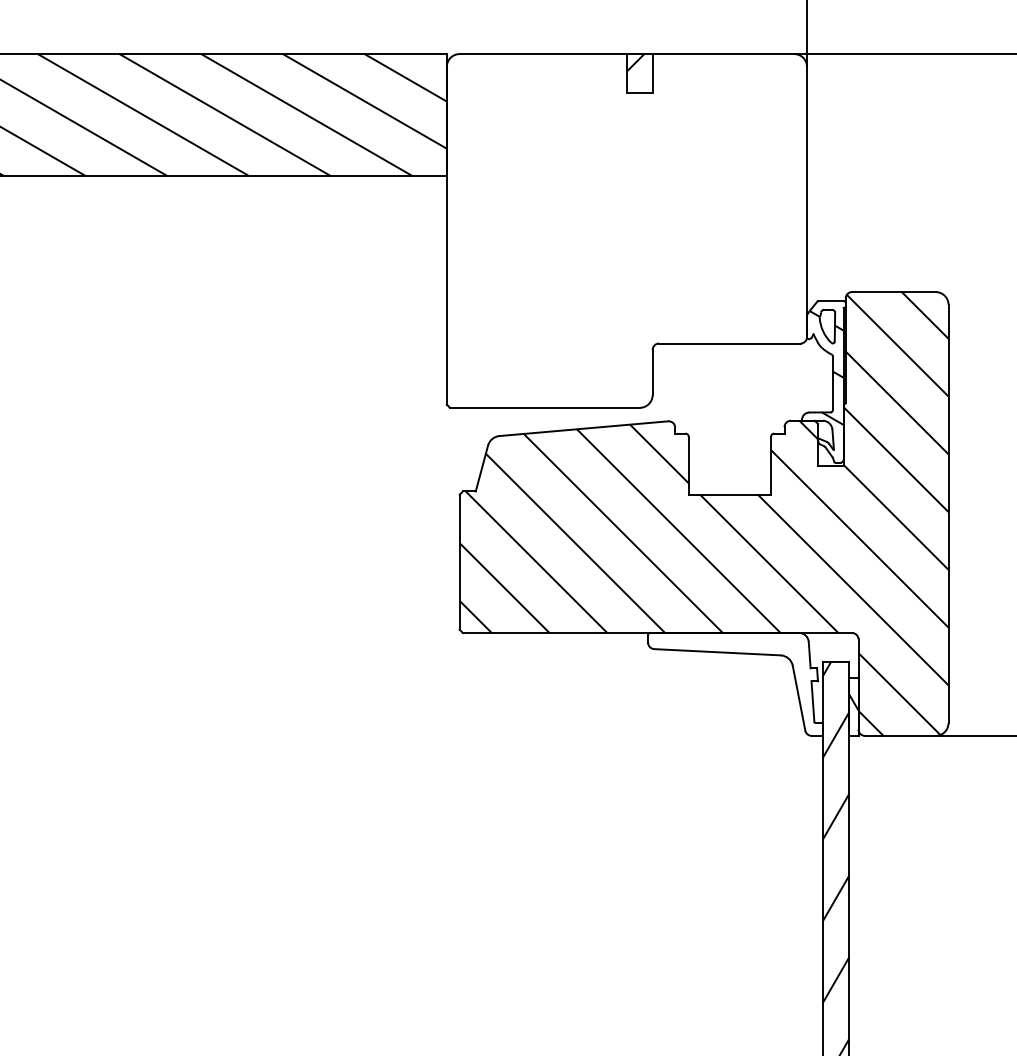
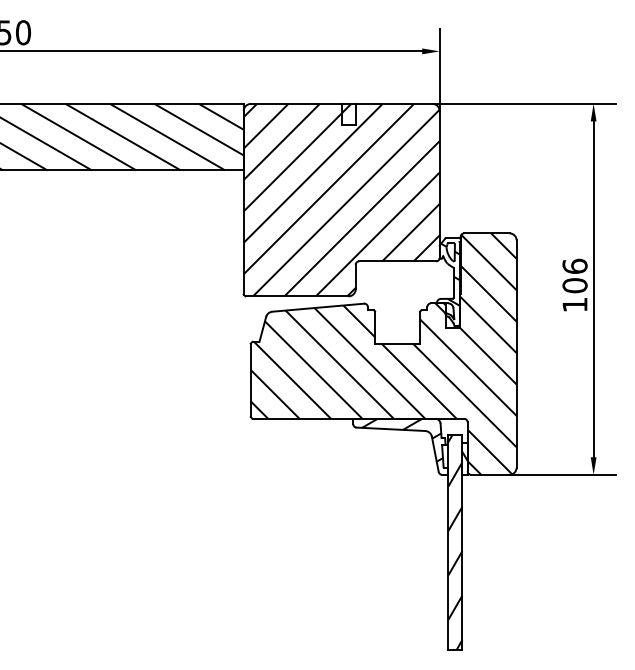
hatch: (626, 229) -> (341, 199), added
hatch: (738, 671) -> (402, 439), added

